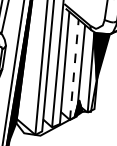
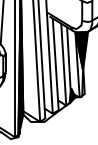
line: (74, 69) -> (63, 64), dashed -> solid

